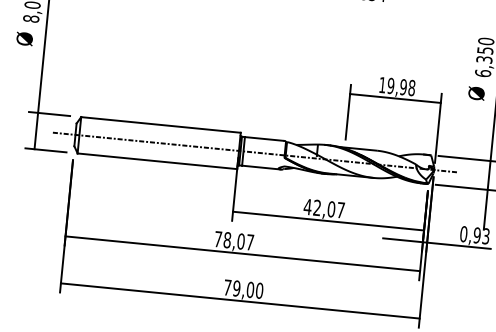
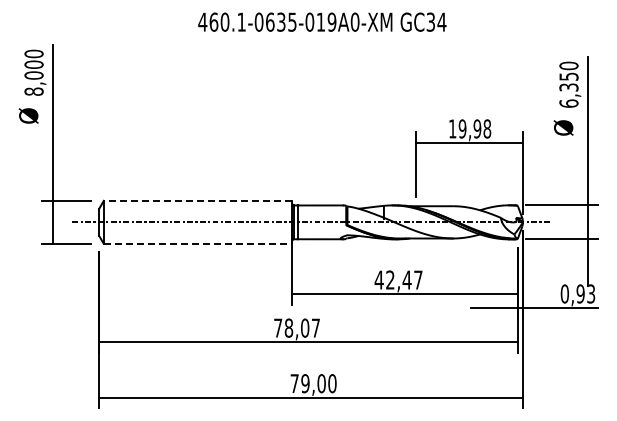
line: (160, 124) -> (197, 200), solid -> dashed
line: (157, 161) -> (198, 243), solid -> dashed
text: (330, 208) -> (406, 279), 42,07 -> 42,47

